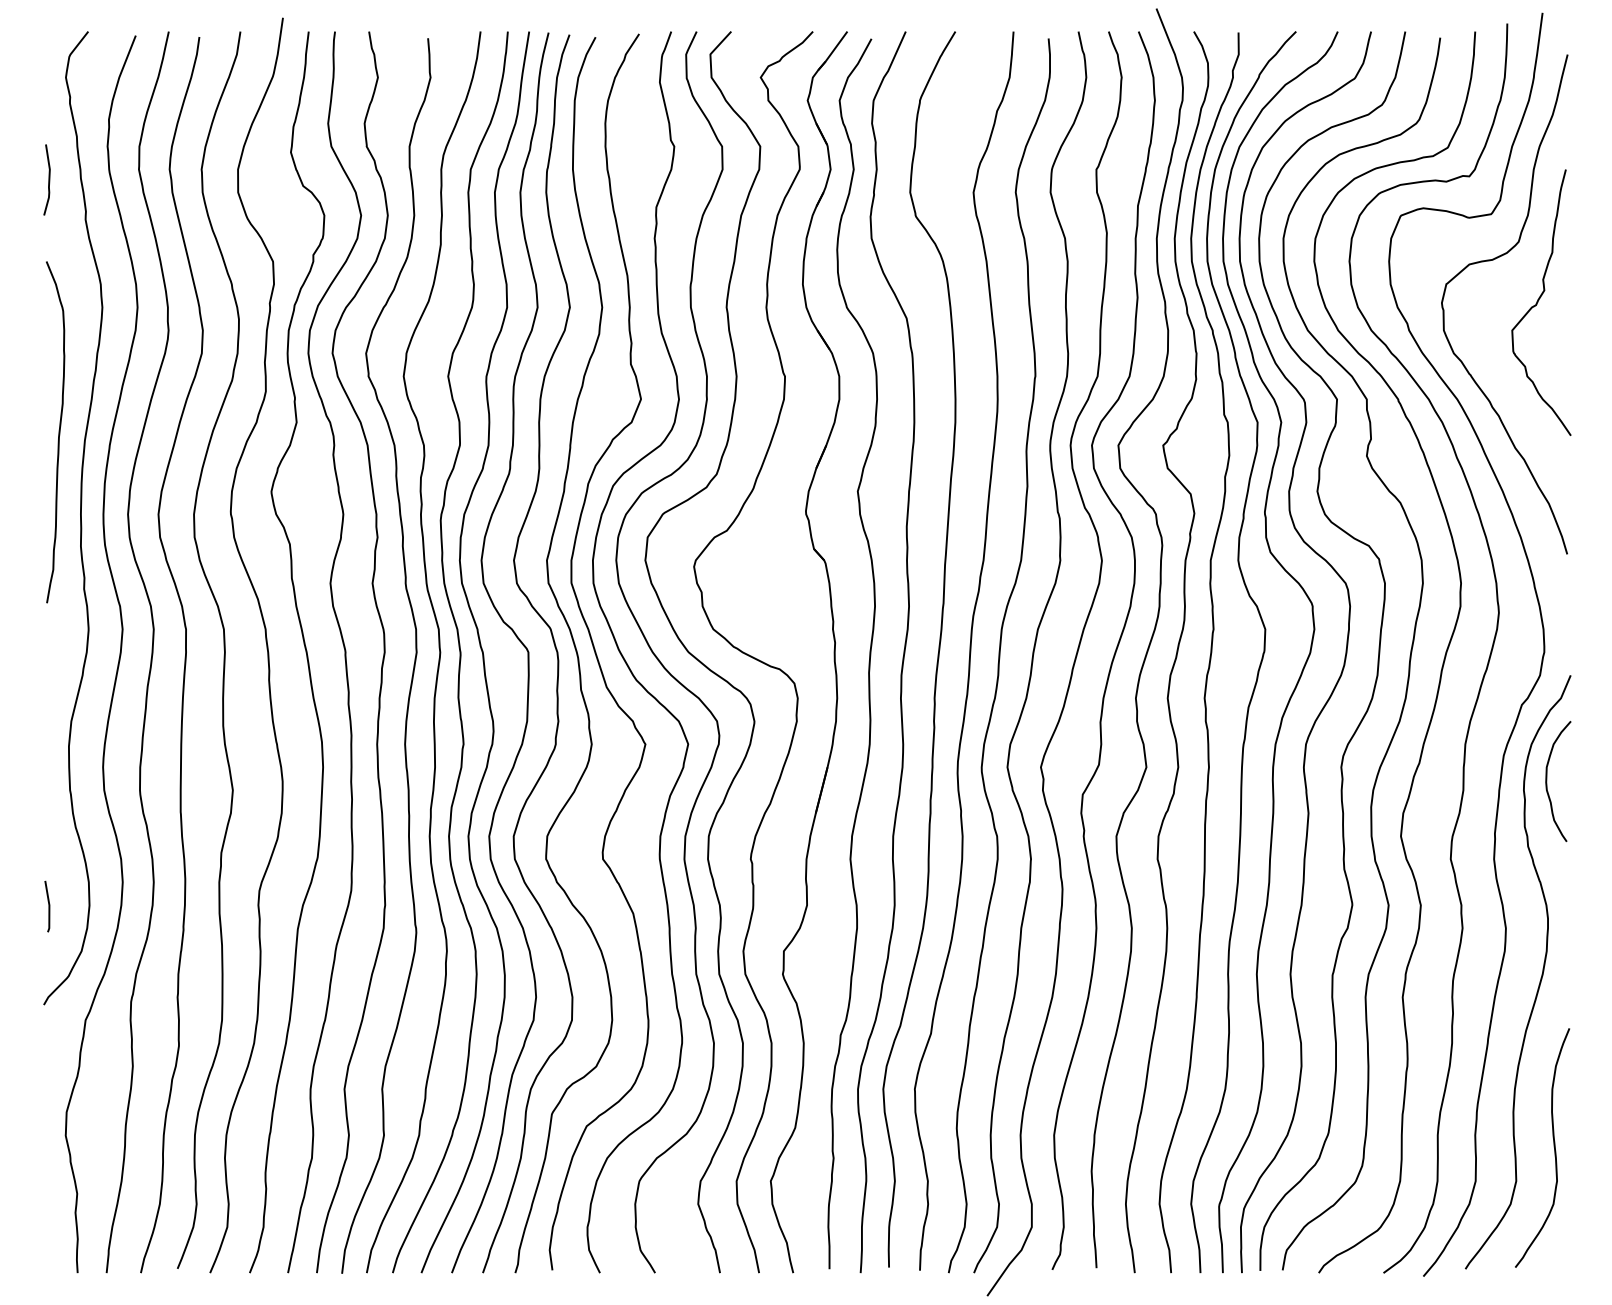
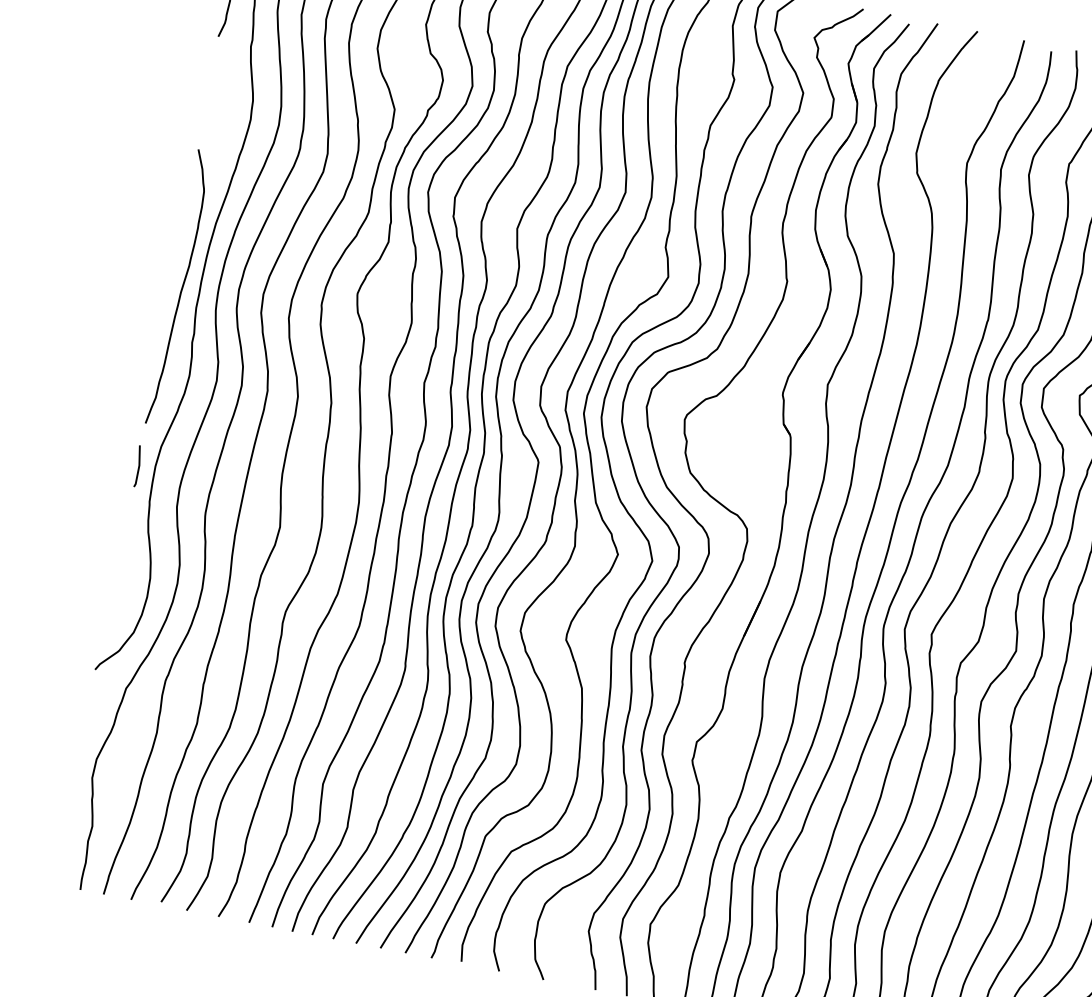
curve: (58, 432) -> (181, 288), moved
line: (48, 906) -> (138, 466), moved

